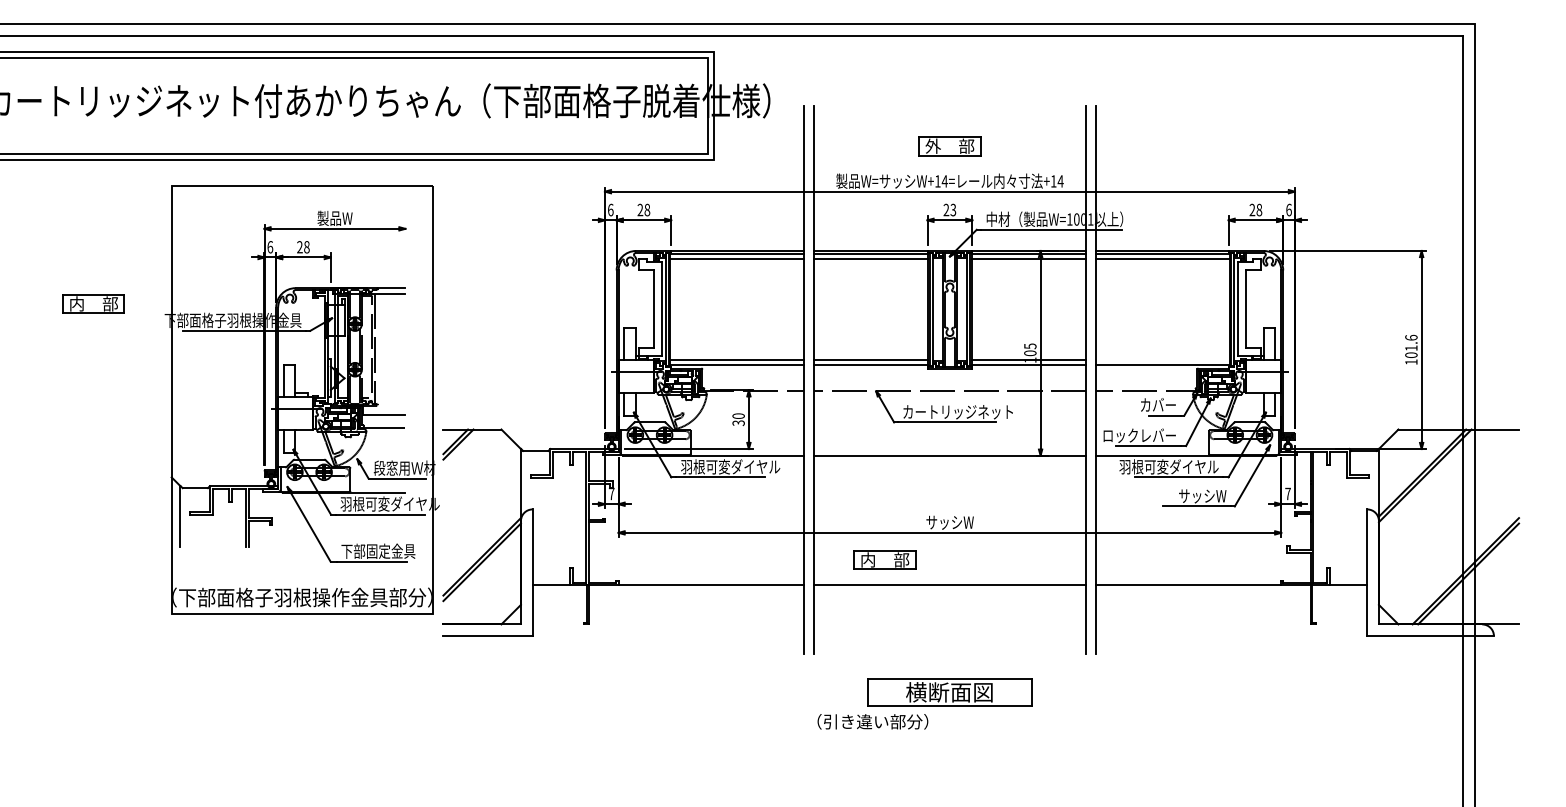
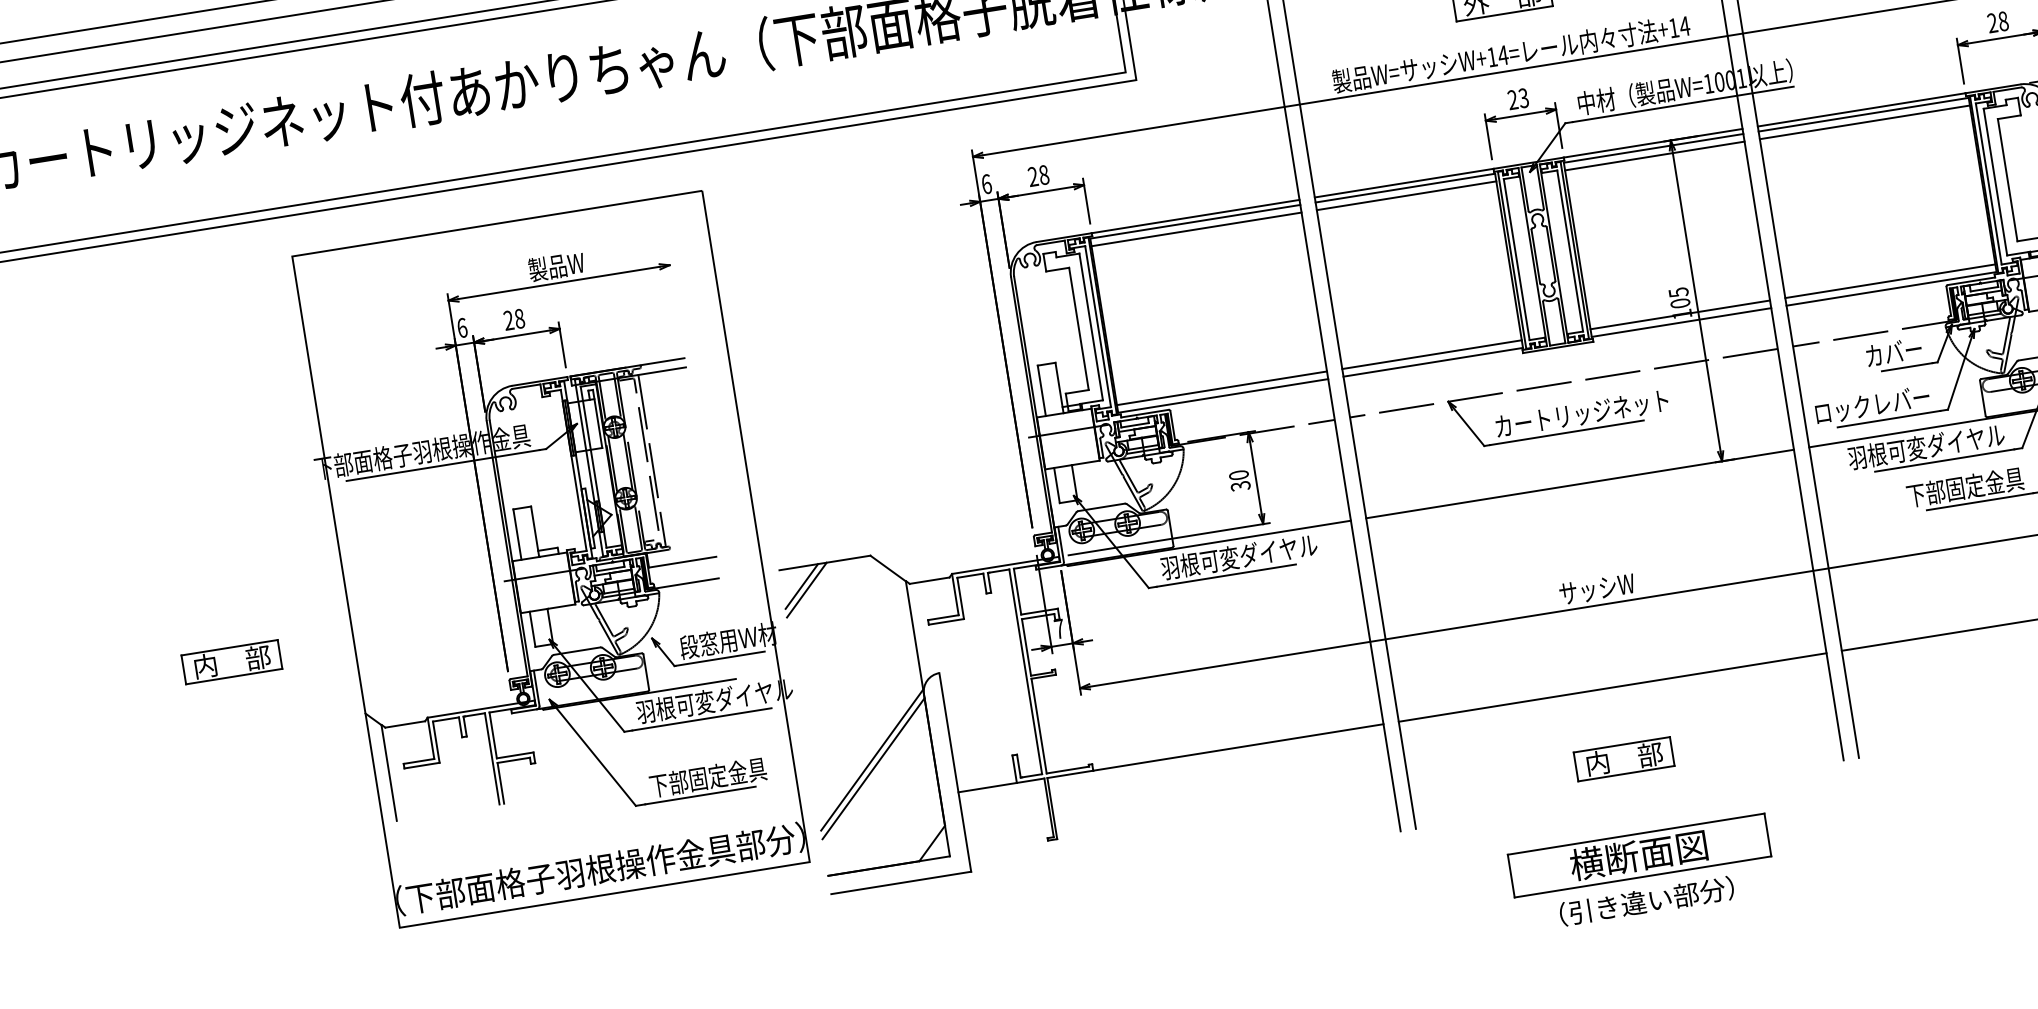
part: (93, 303) -> (231, 661), moved
line: (1163, 360) -> (1890, 281), added
text: (1189, 495) -> (1965, 486), サッシW -> 下部固定金具
part: (884, 559) -> (1623, 758), moved
text: (872, 721) -> (1646, 900), moved

